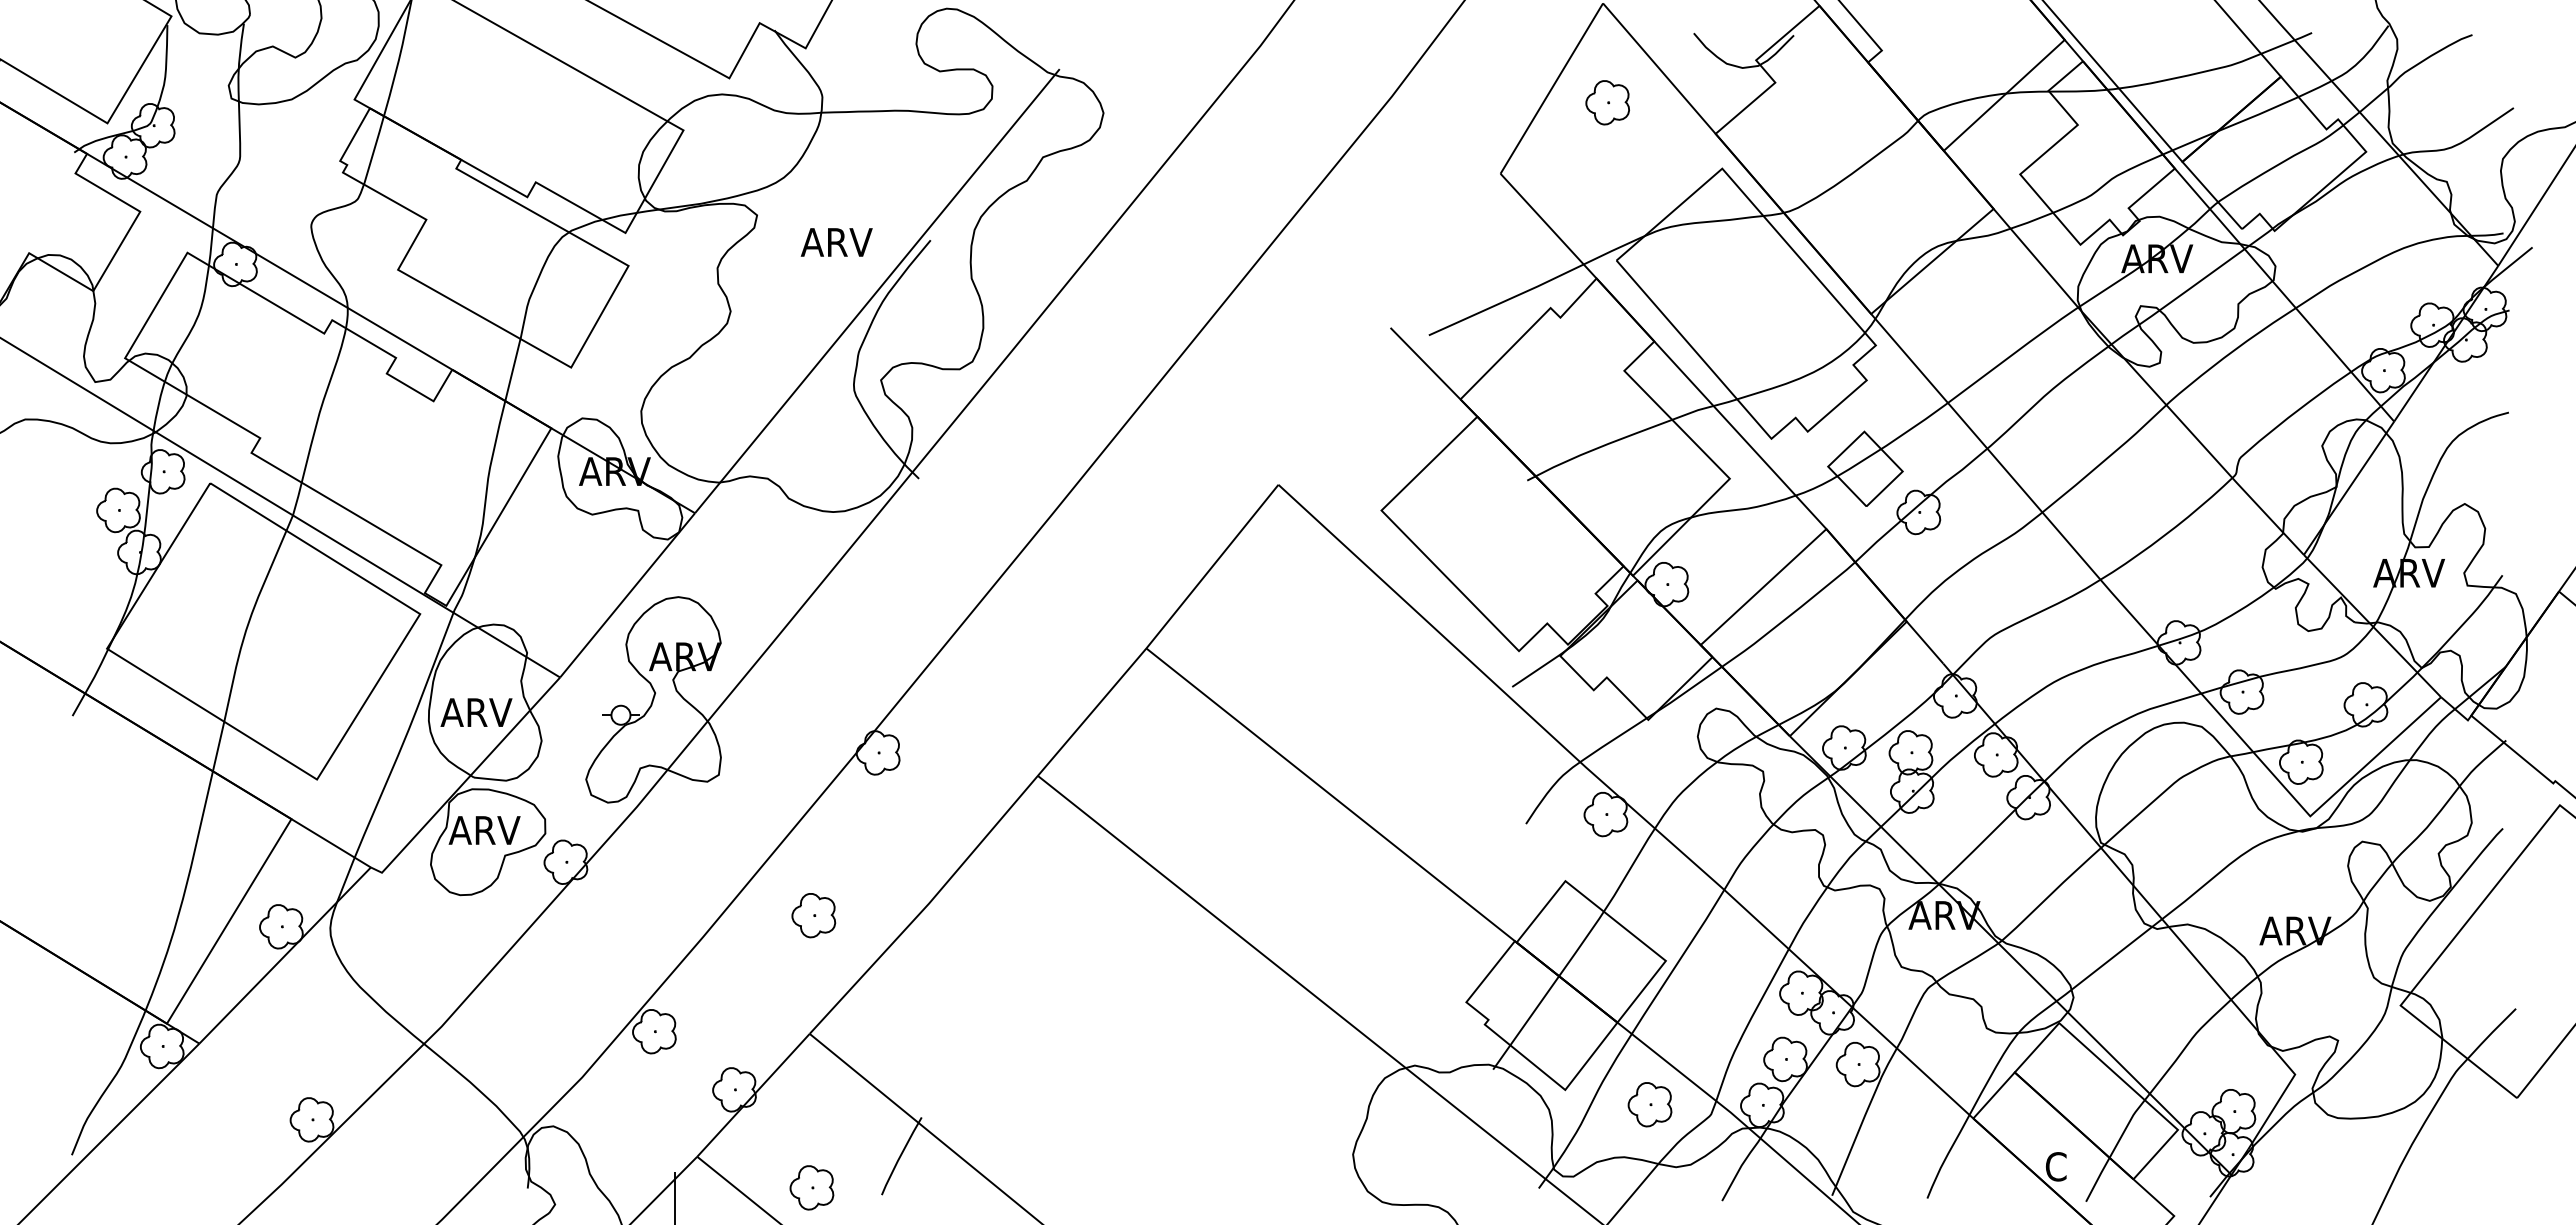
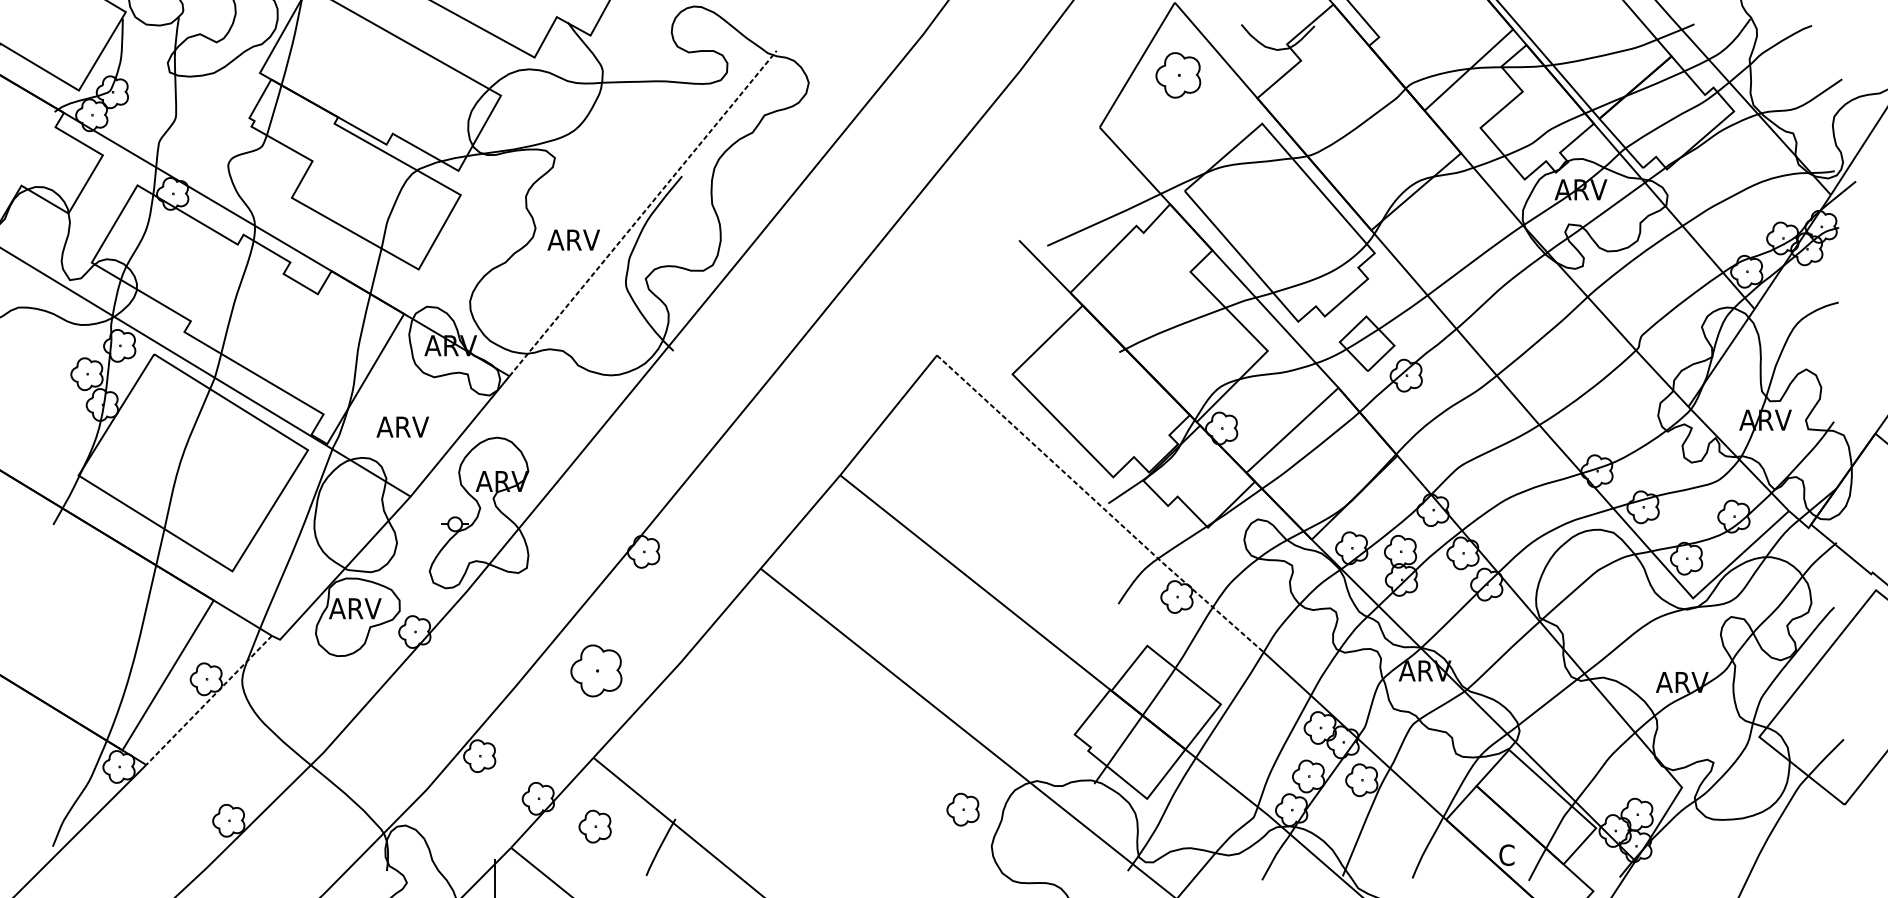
part: (1607, 102) -> (1178, 75), size x1.4
text: (836, 242) -> (573, 240), moved
line: (877, 290) -> (643, 213), solid -> dashed
line: (1501, 689) -> (1100, 505), solid -> dashed
text: (476, 712) -> (402, 427), moved
part: (813, 915) -> (596, 671), size x1.6
line: (285, 955) -> (209, 700), solid -> dashed
part: (1649, 1104) -> (962, 809), moved
part: (811, 1187) -> (594, 826), moved

